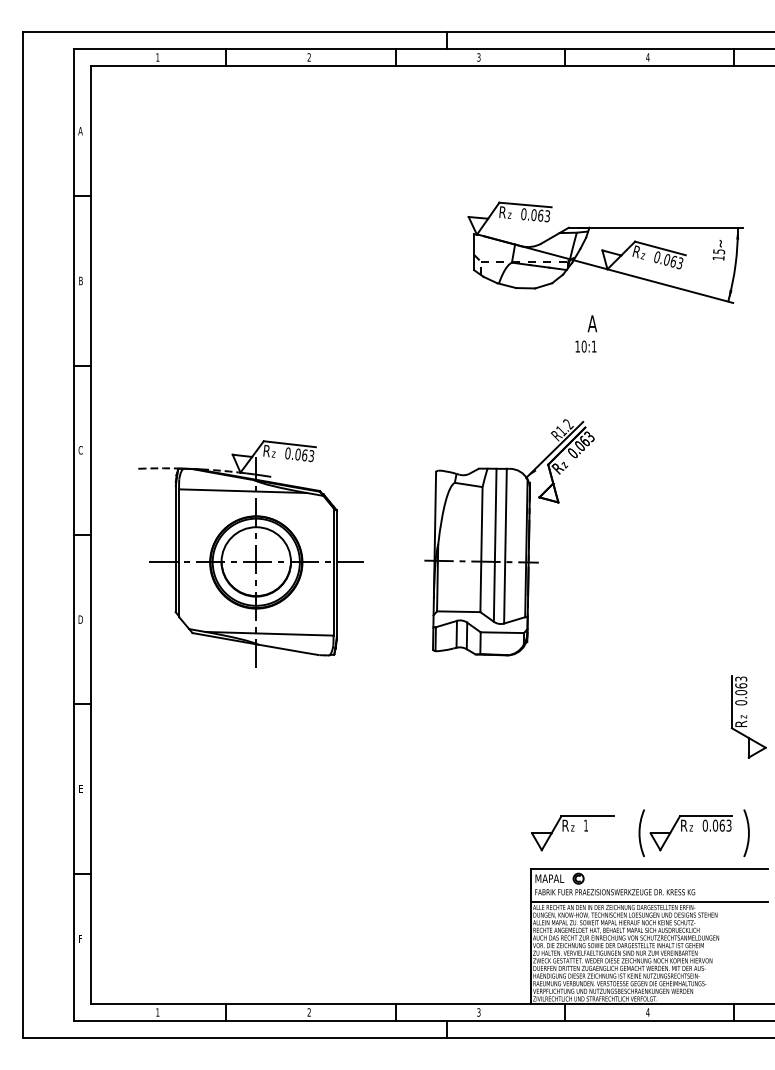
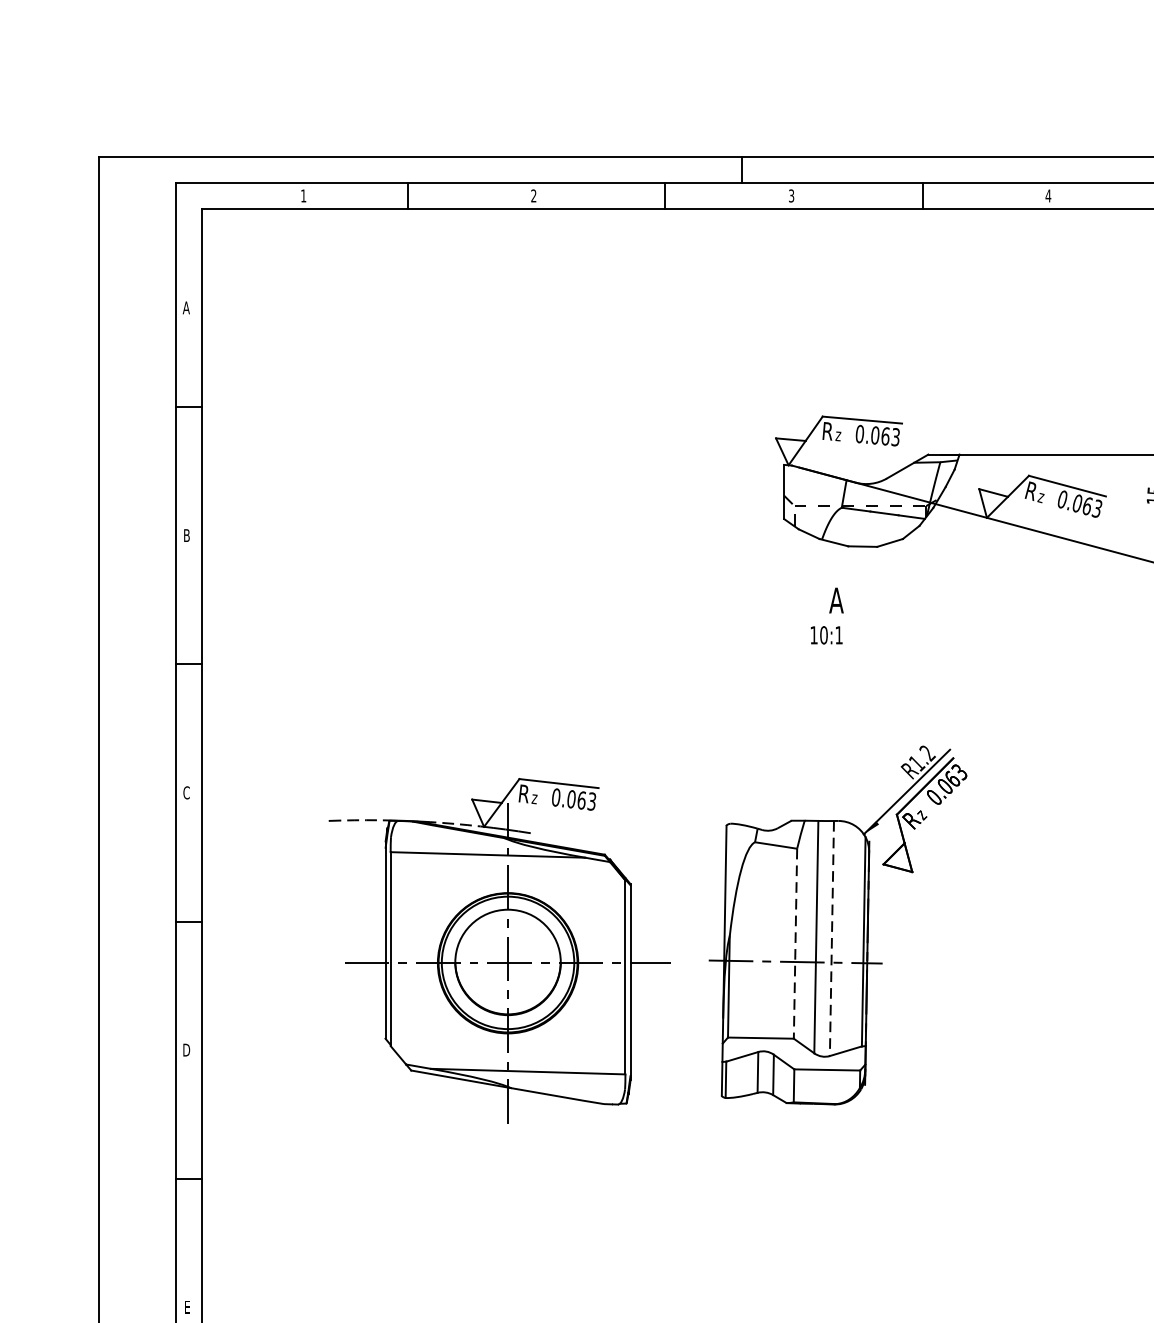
text: (586, 333) -> (827, 615), moved
line: (505, 546) -> (832, 938), solid -> dashed
line: (481, 549) -> (795, 943), solid -> dashed
part: (250, 553) -> (499, 949), moved

